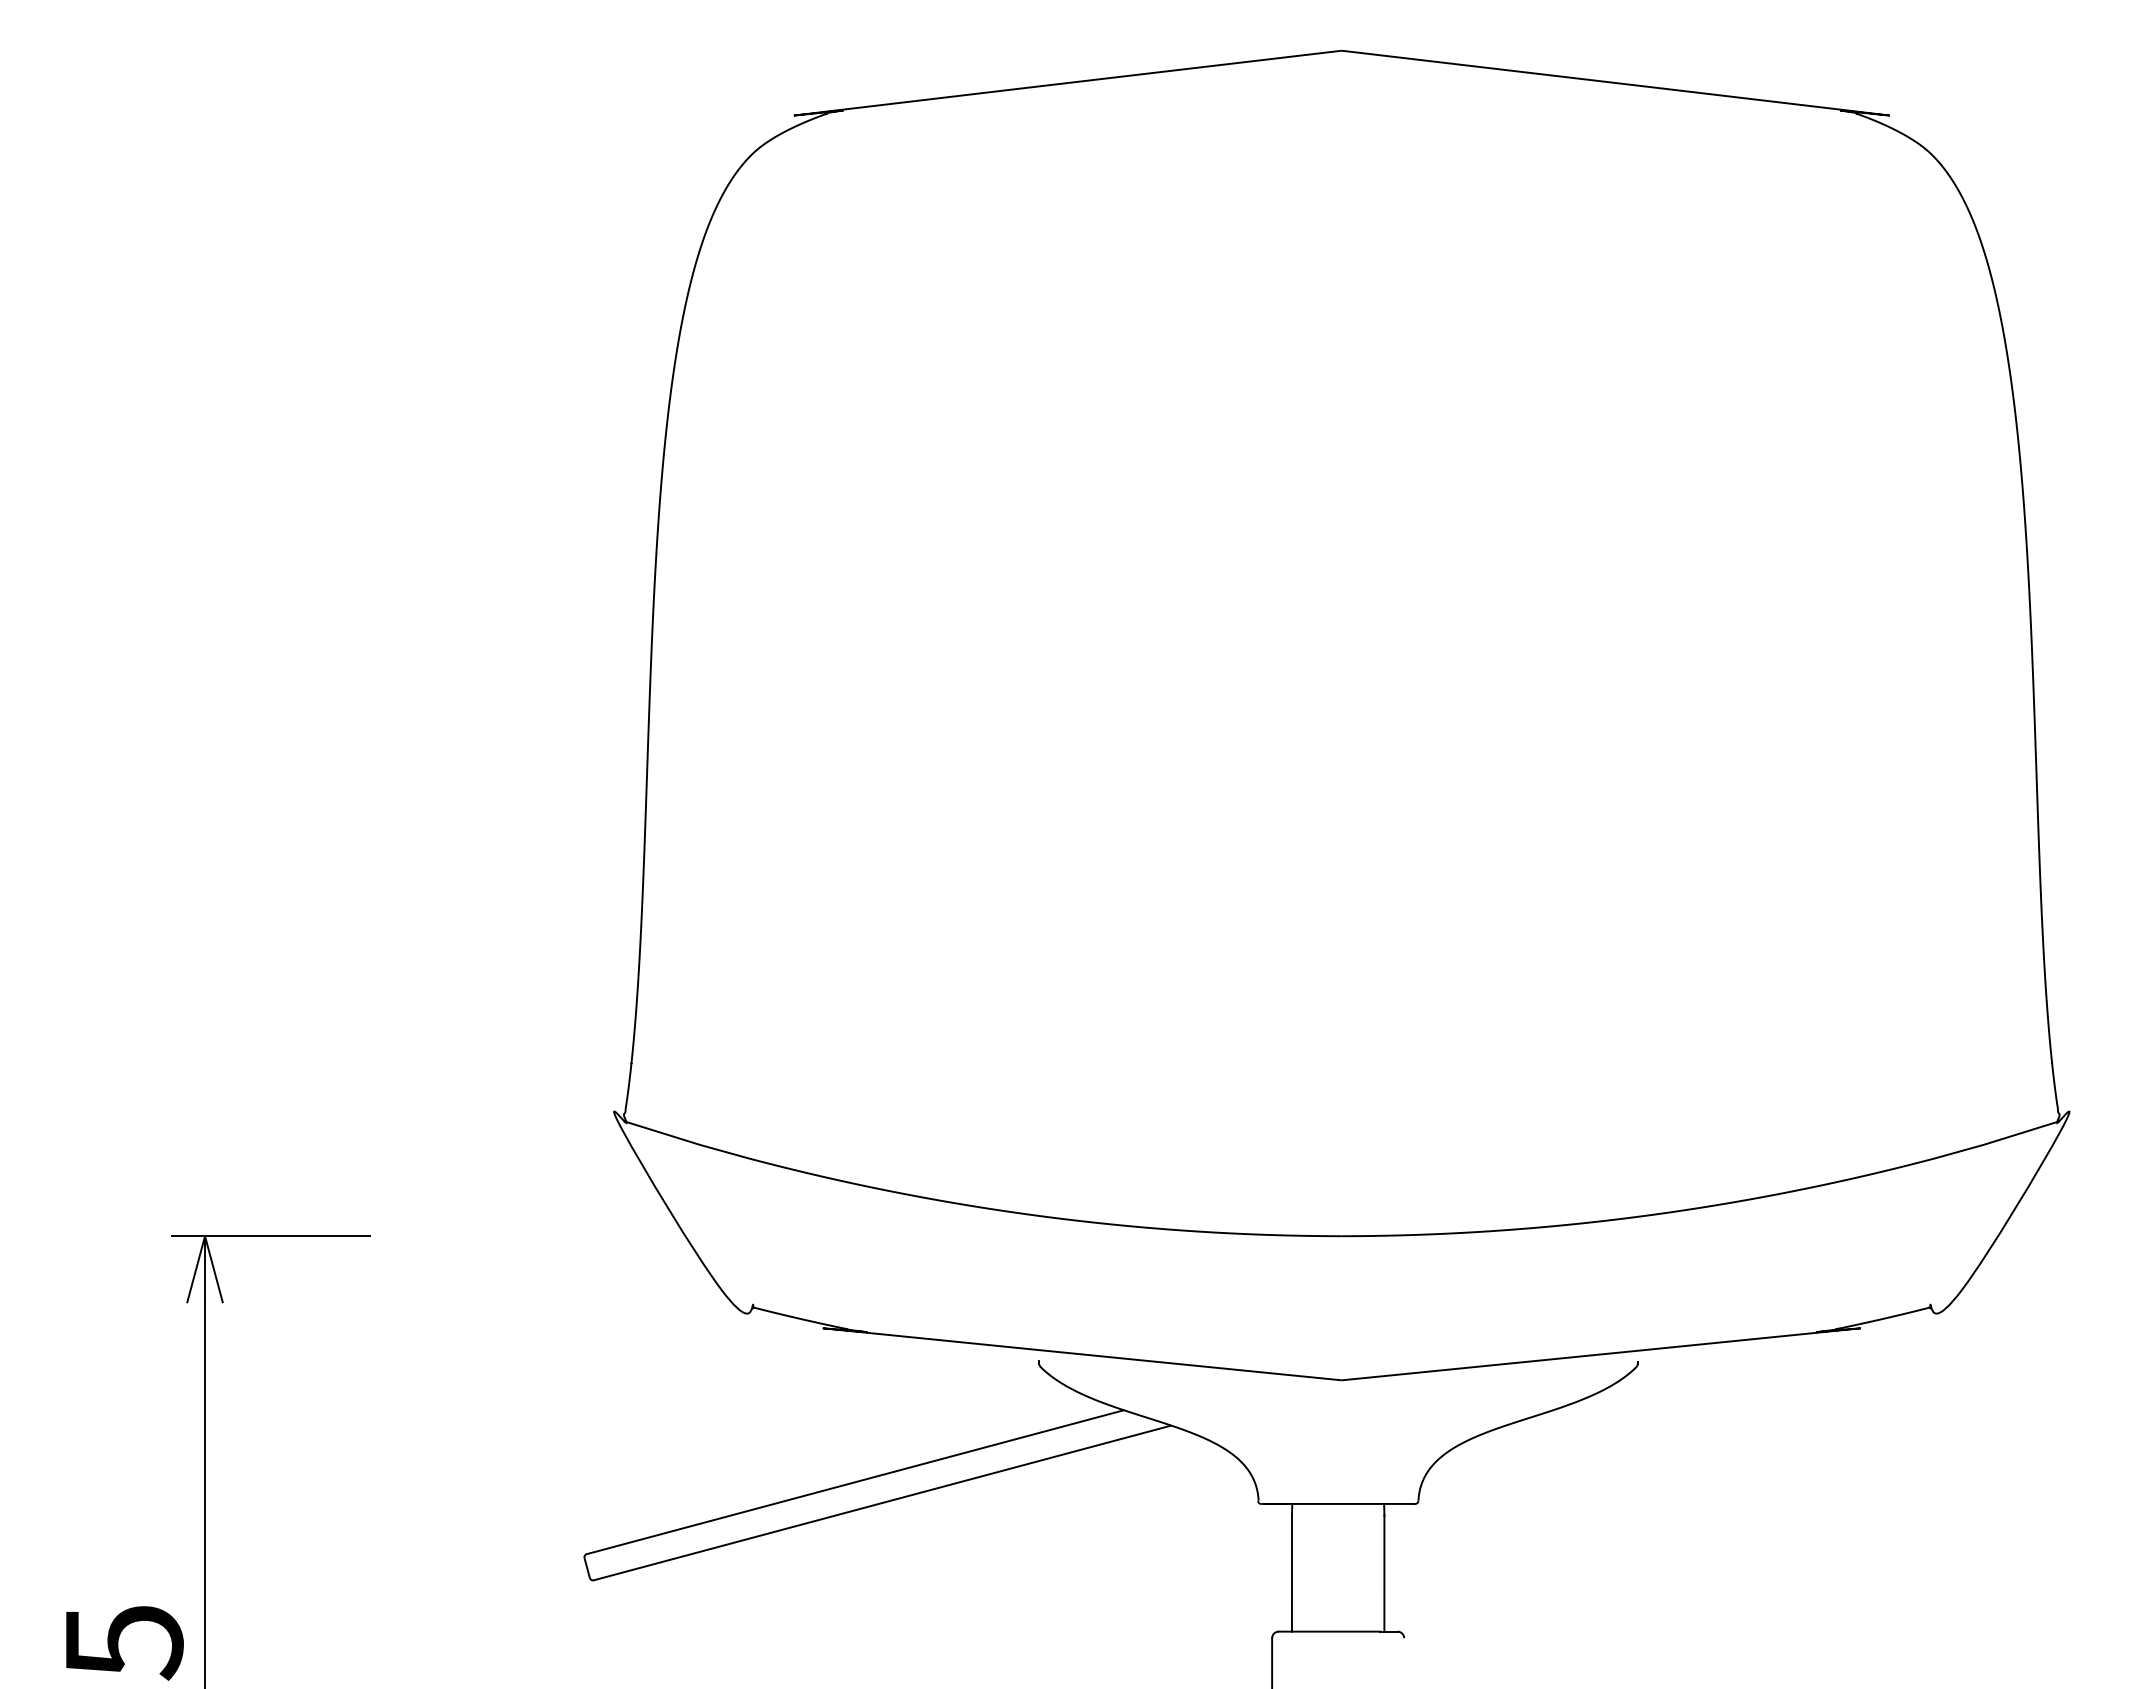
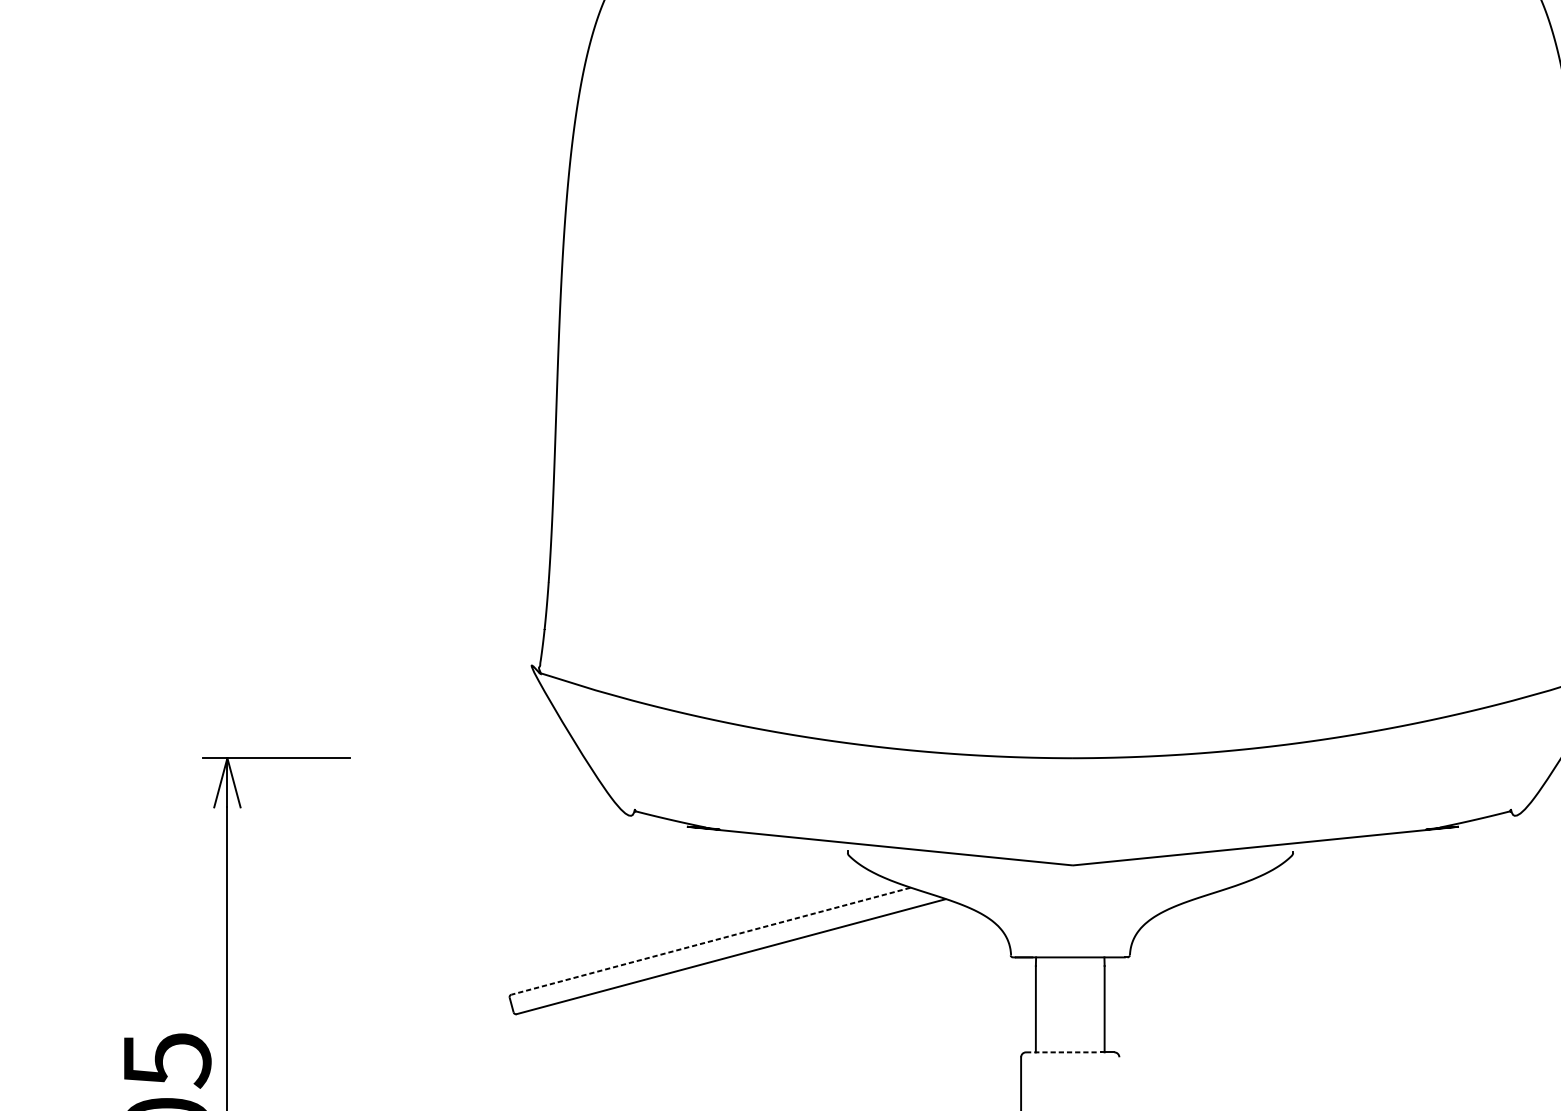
line: (855, 1482) -> (711, 941), solid -> dashed
line: (1329, 1631) -> (1063, 1052), solid -> dashed

